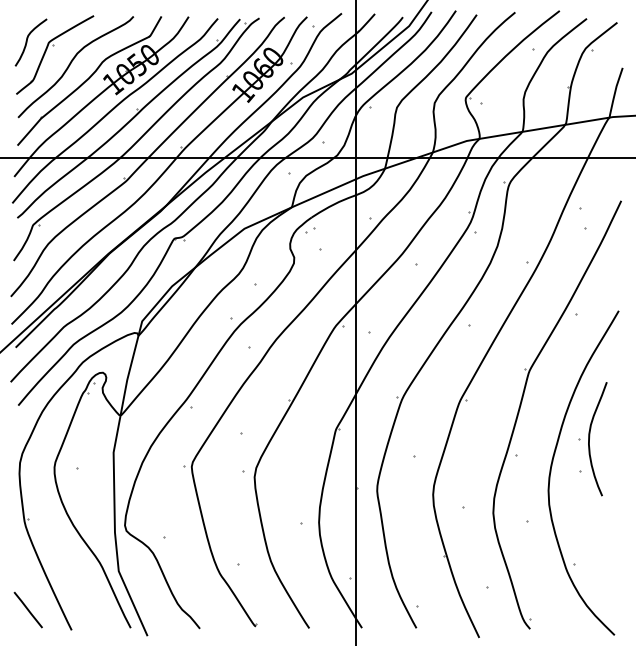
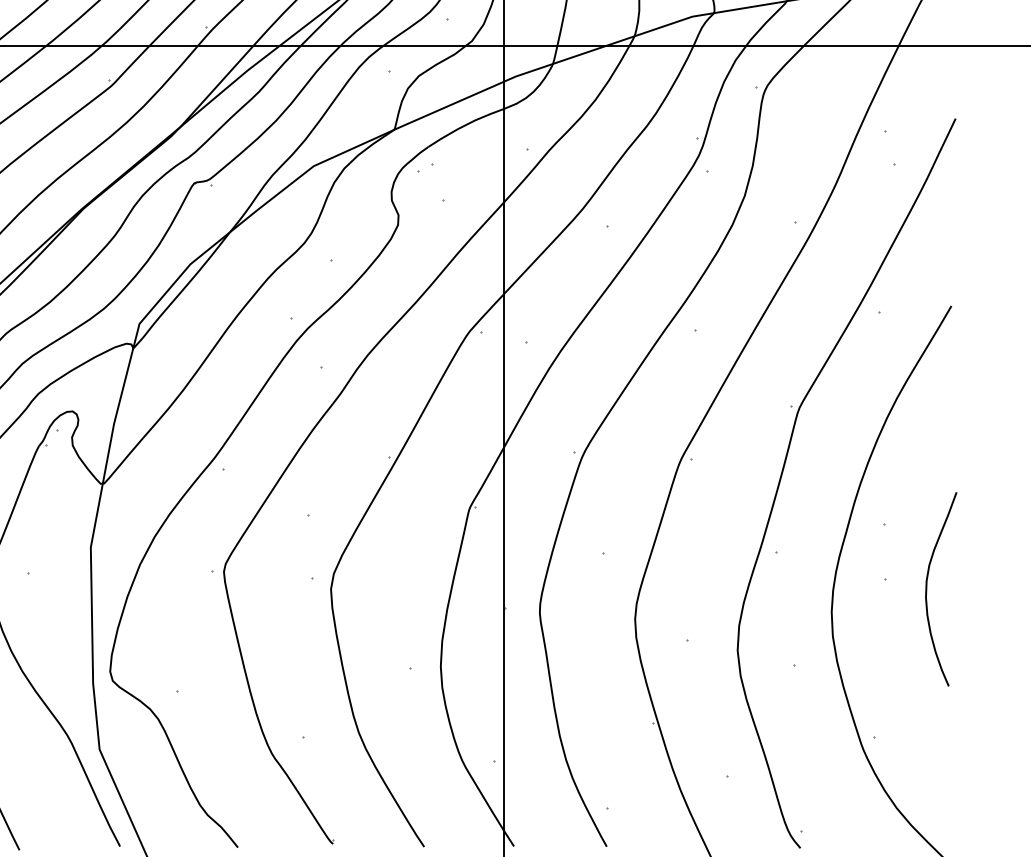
curve: (590, 437) -> (928, 586), moved

